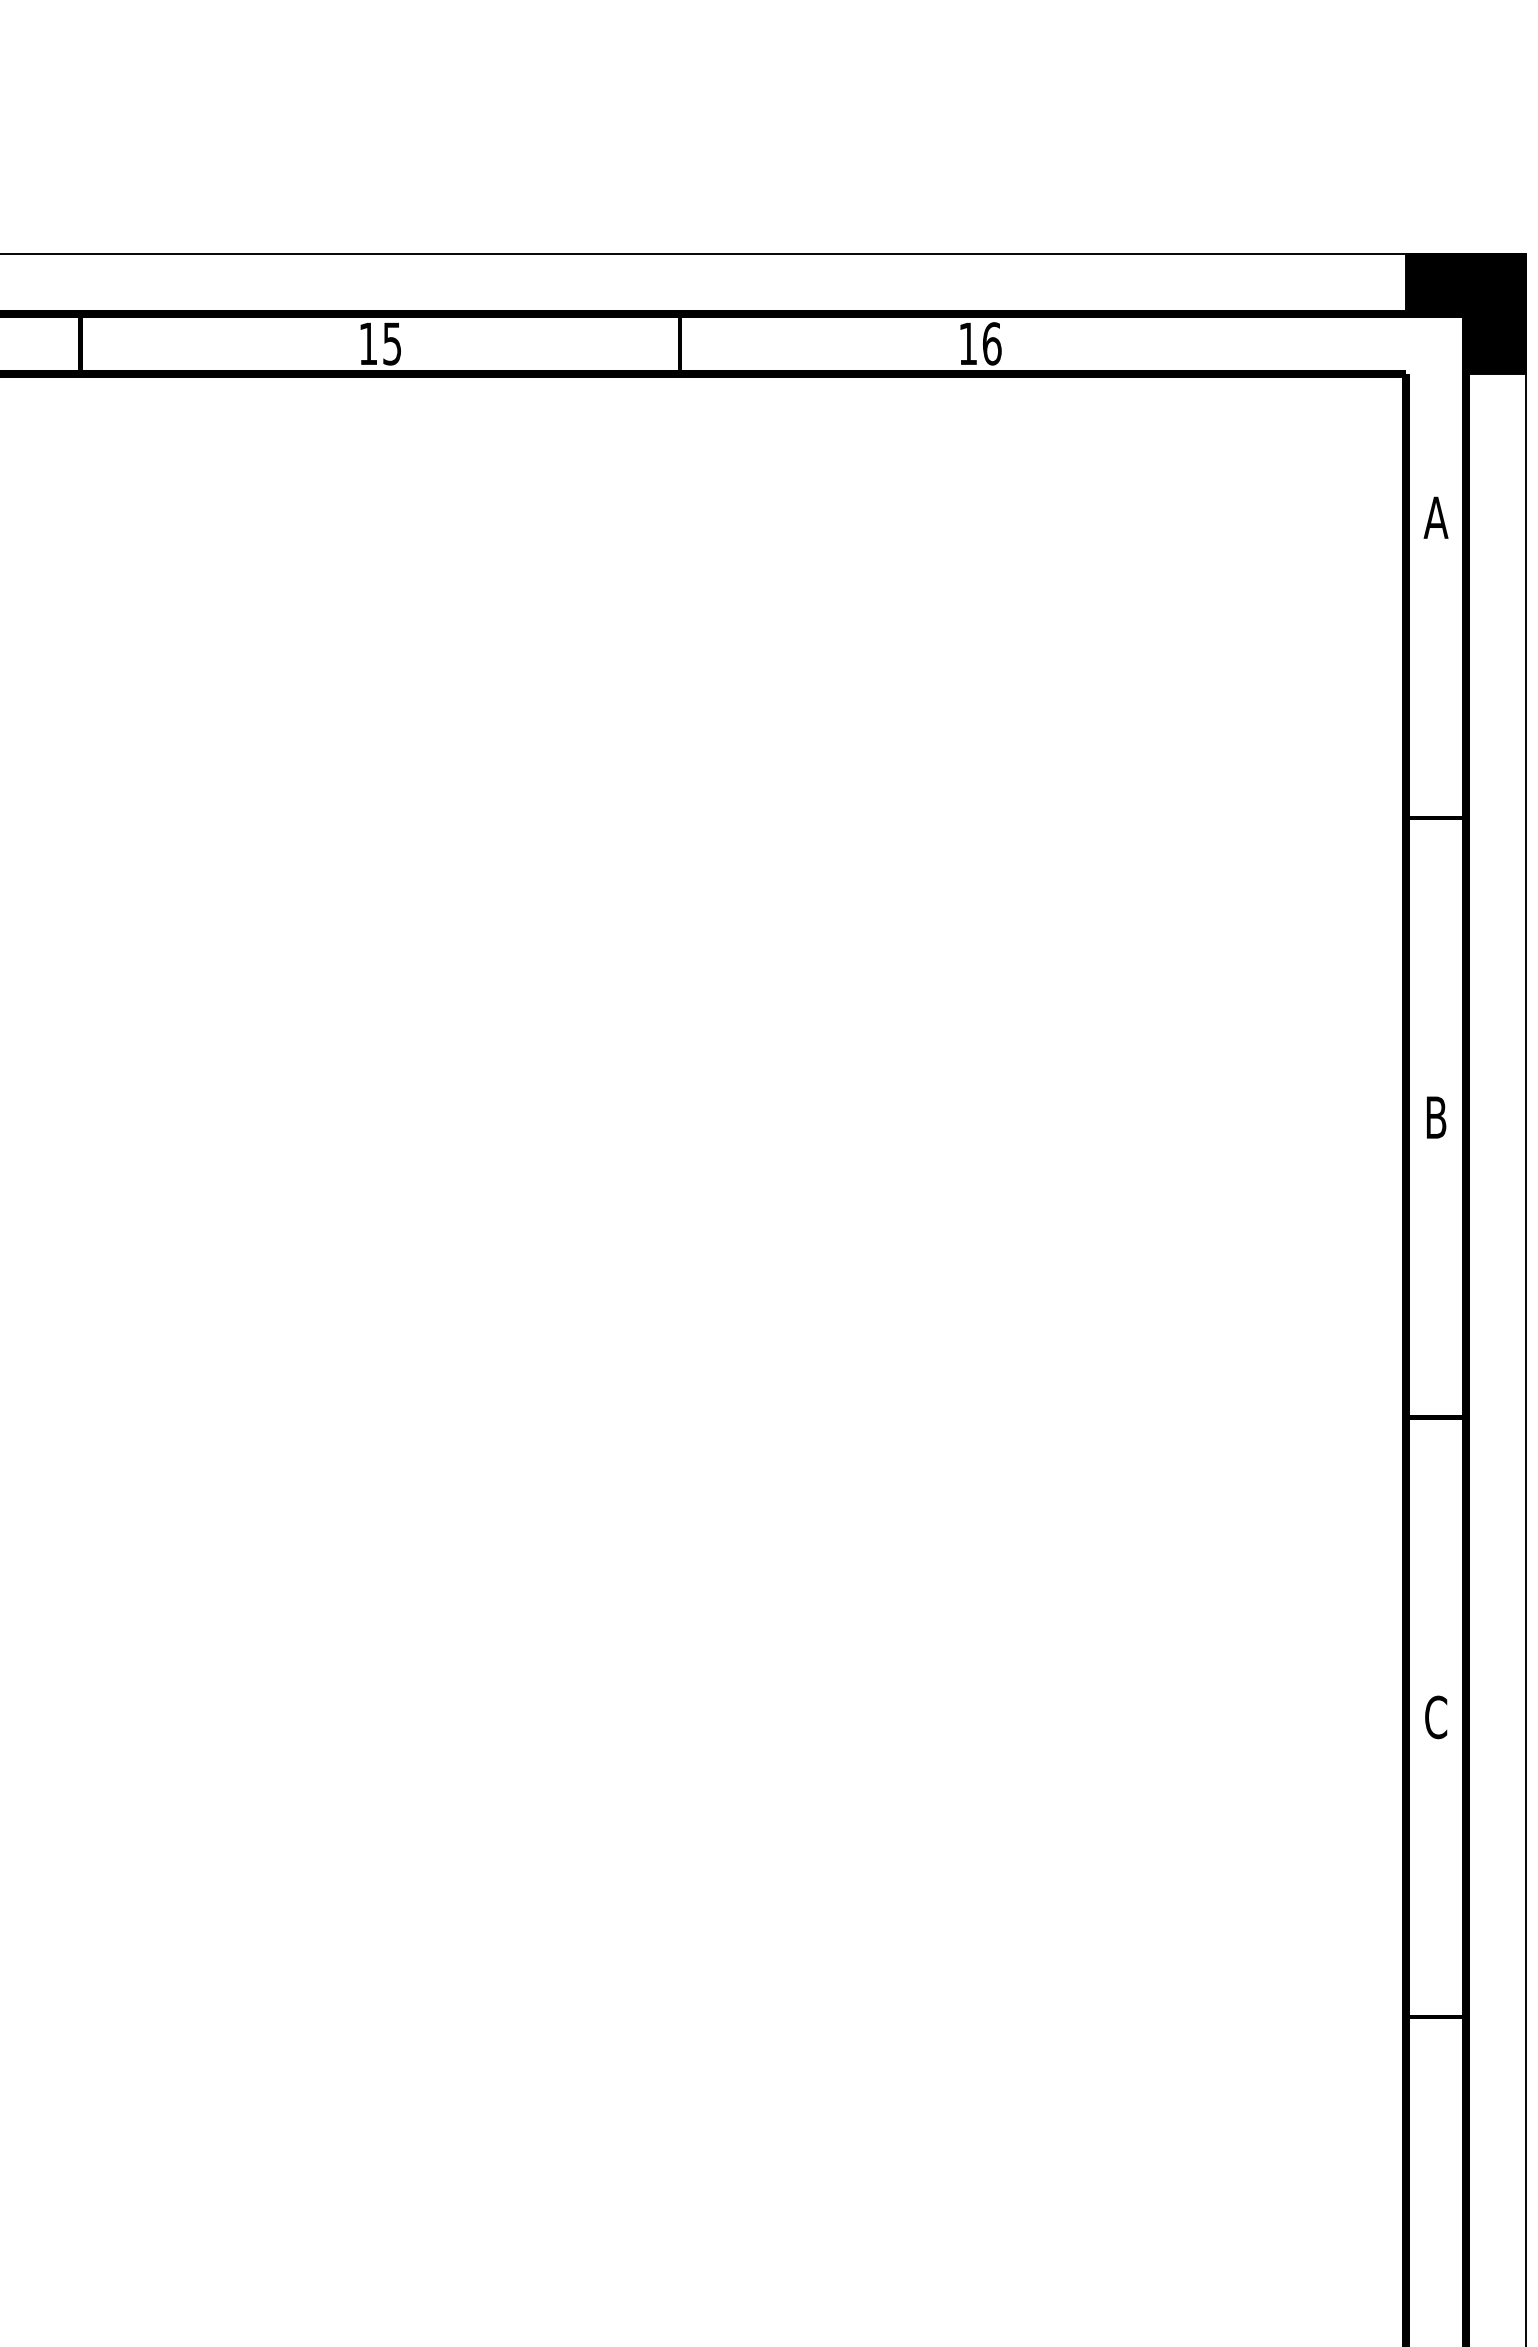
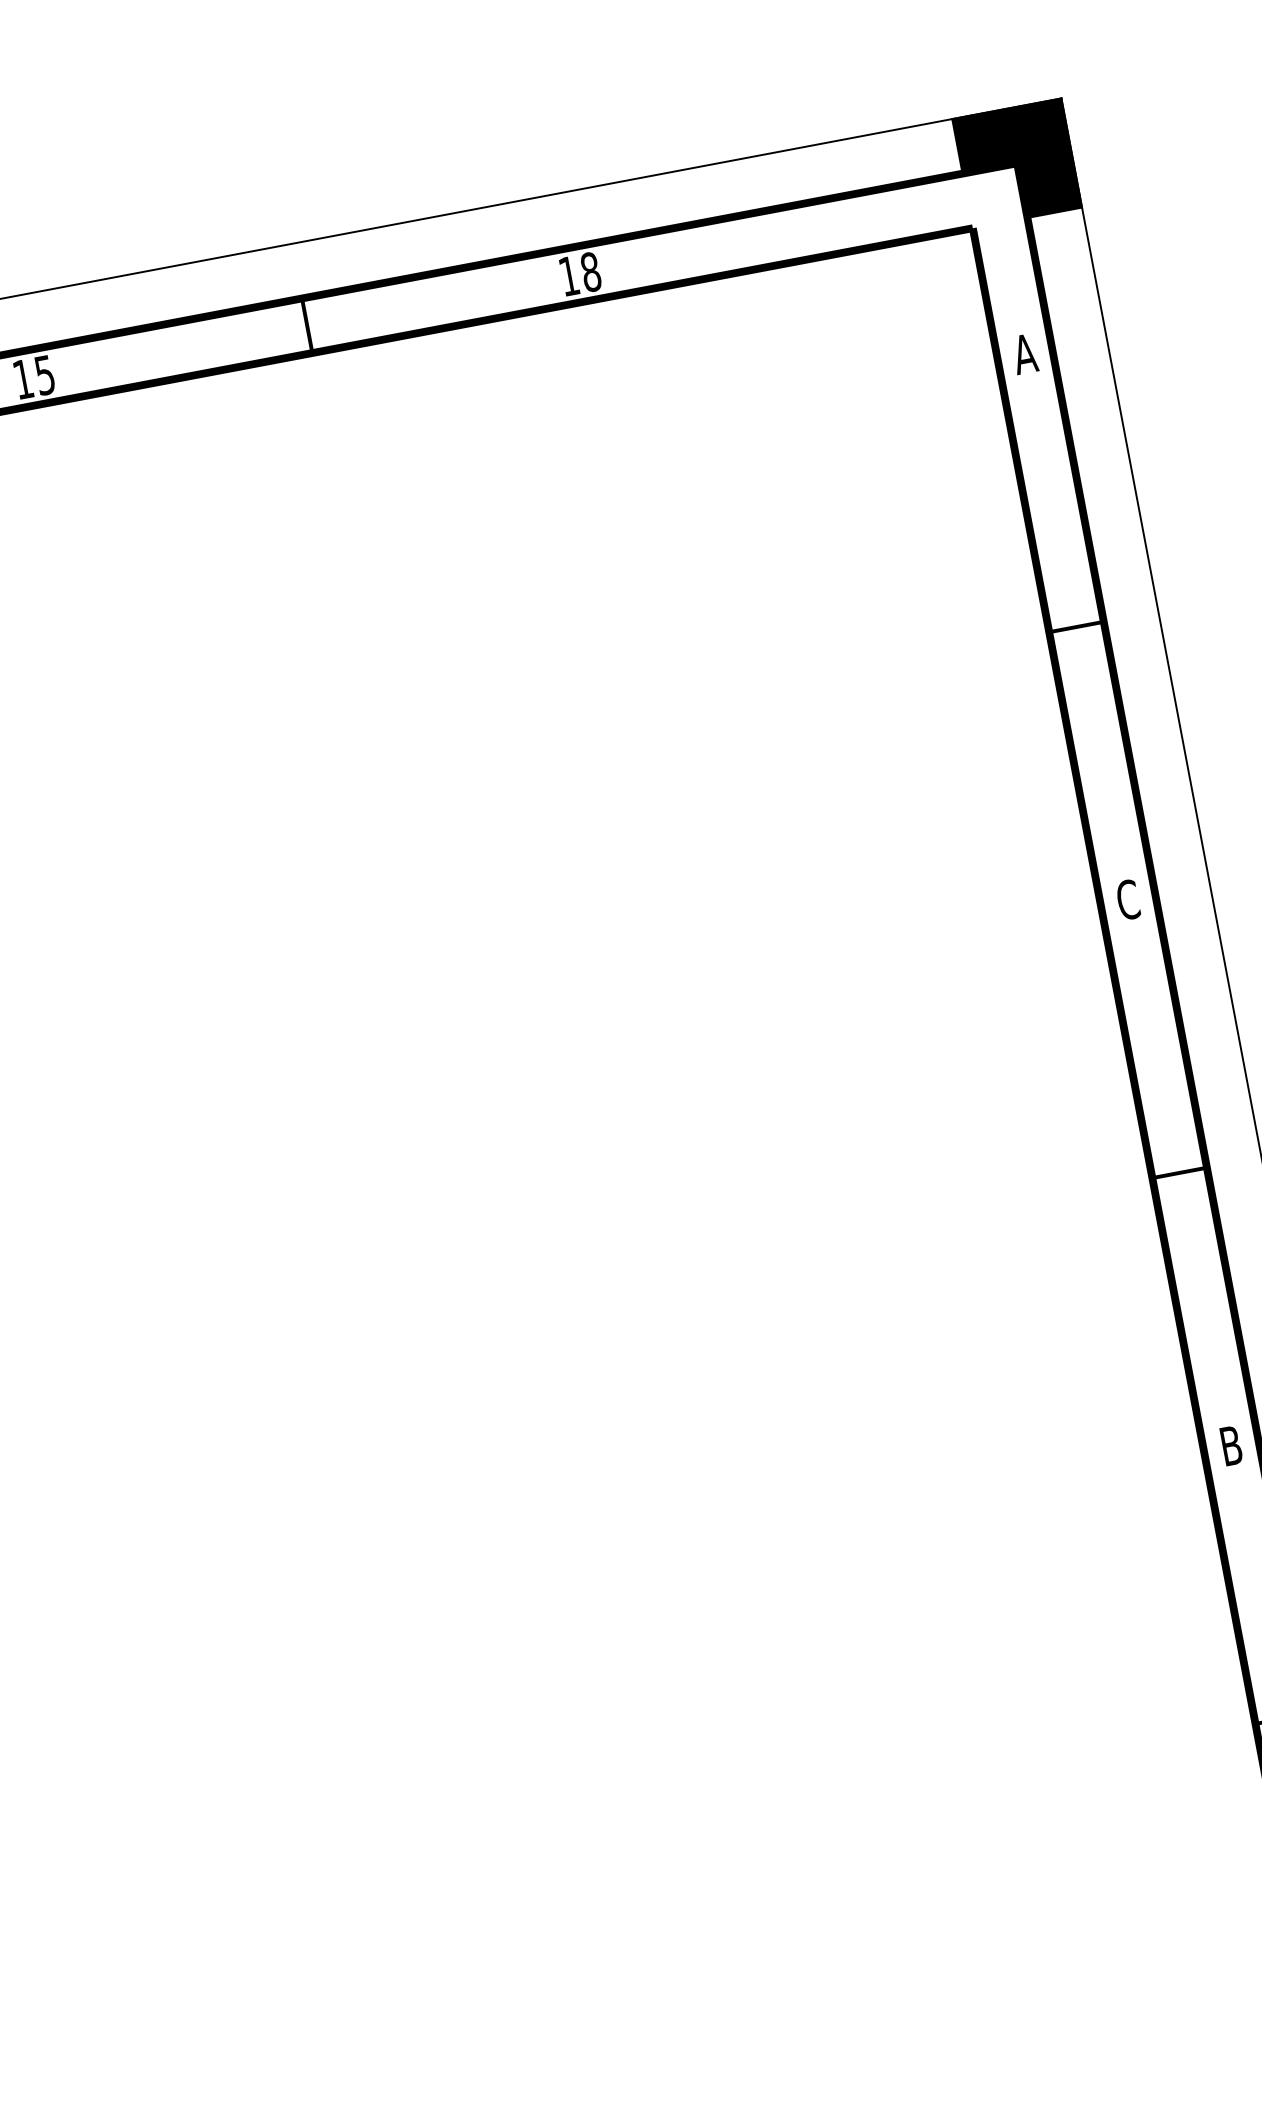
text: (991, 343) -> (590, 271), 16 -> 18
text: (1436, 1117) -> (1128, 899), B -> C
text: (1436, 1717) -> (1231, 1445), C -> B

